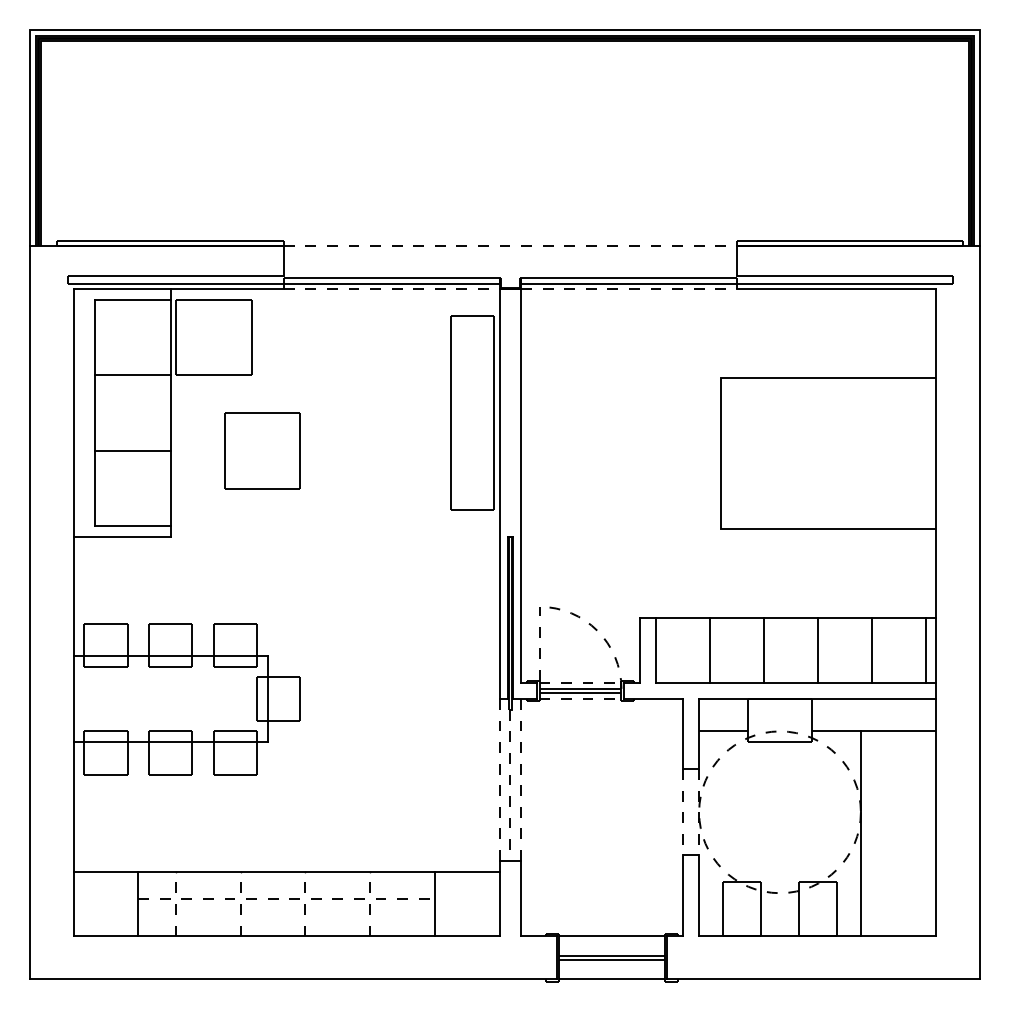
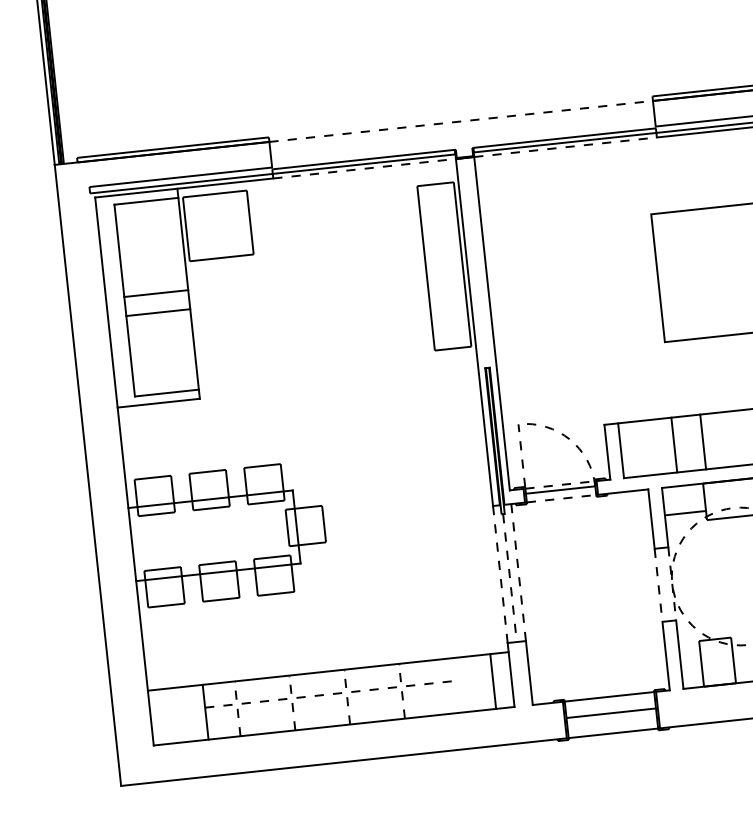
line: (132, 375) -> (157, 312), moved
line: (132, 450) -> (155, 293), moved
part: (262, 450) -> (269, 317), removed
line: (709, 650) -> (702, 442), moved
line: (763, 650) -> (674, 445), moved
line: (580, 693) -> (561, 494), removed
line: (434, 903) -> (492, 681), moved
line: (611, 960) -> (611, 717), removed

